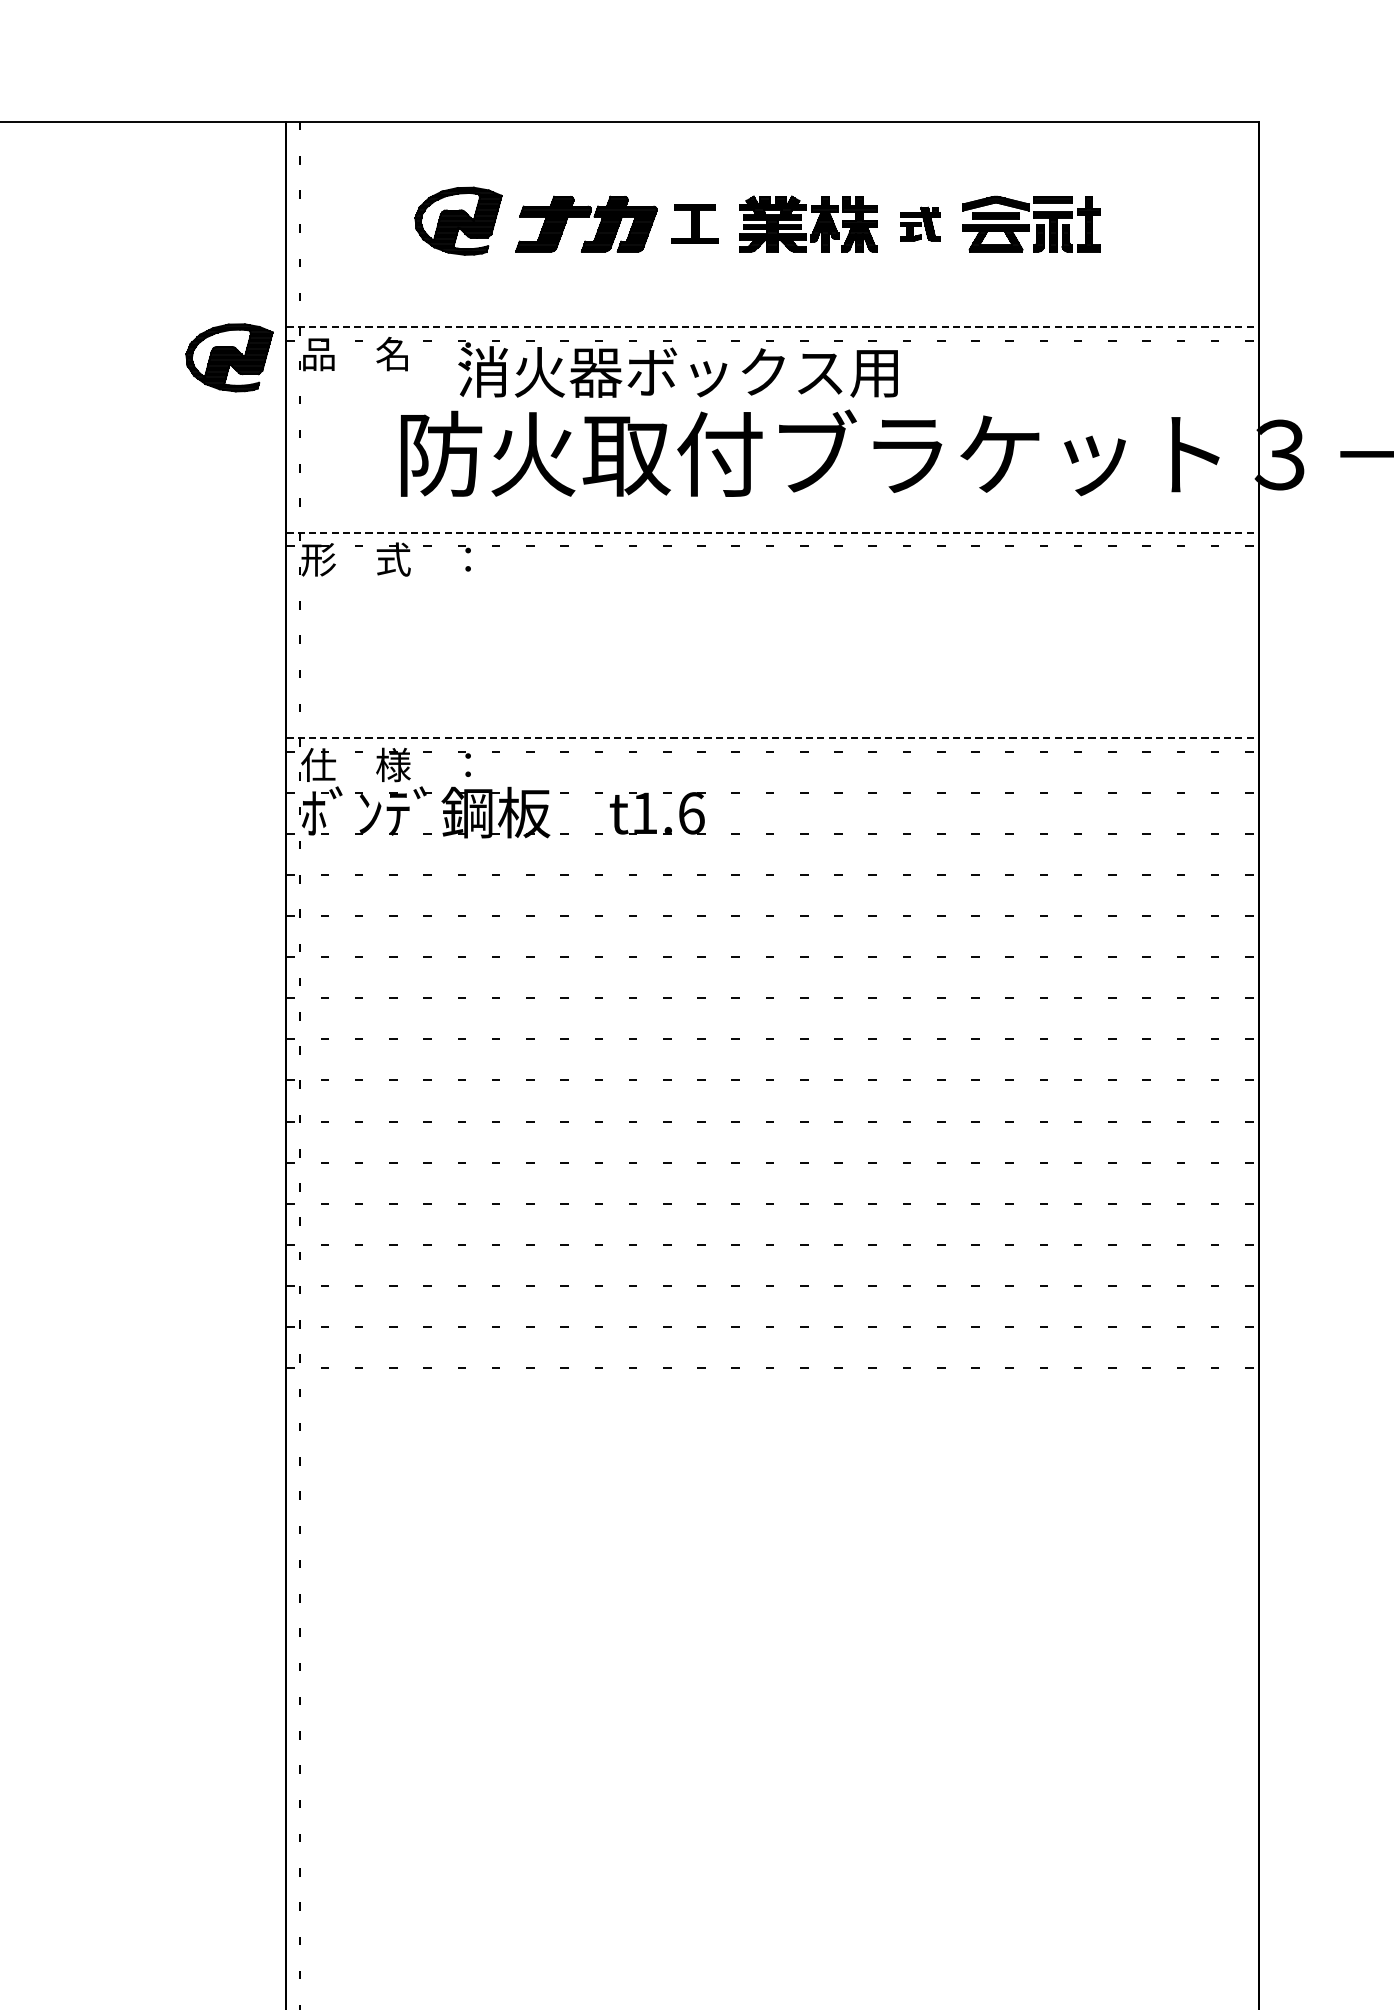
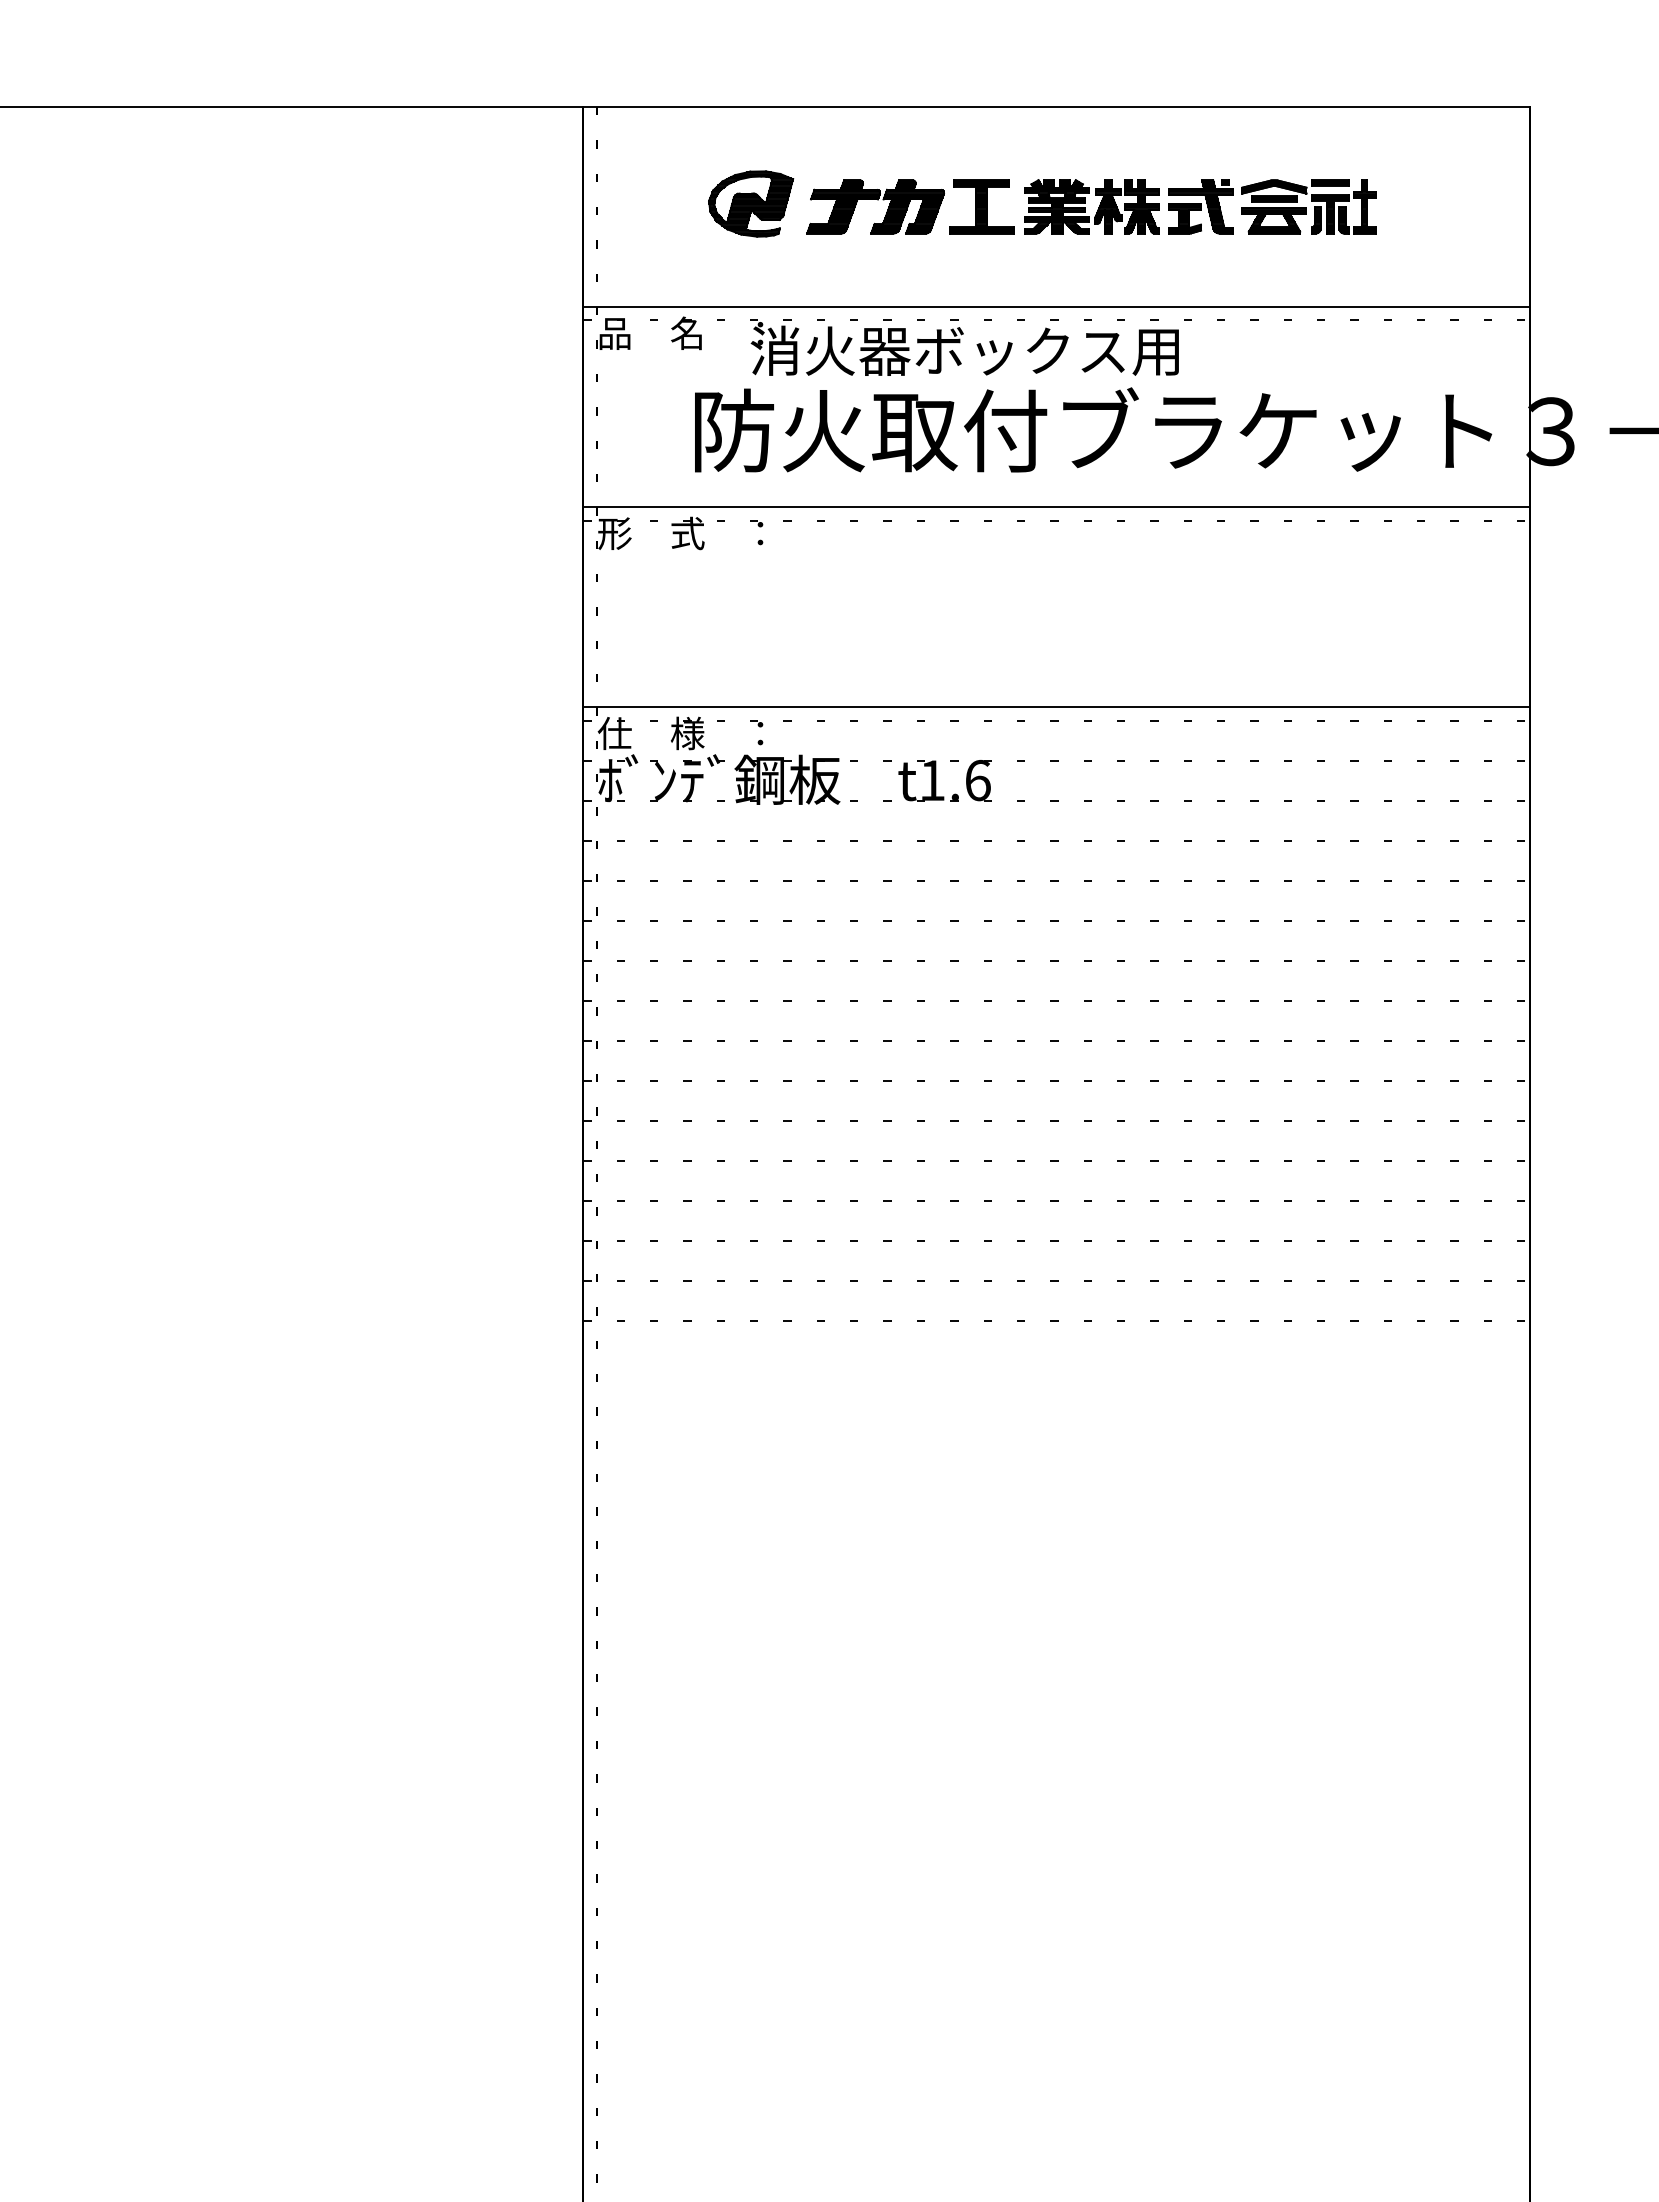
part: (695, 223) -> (981, 206), size x1.43
part: (920, 223) -> (1200, 206), size x1.67
line: (773, 327) -> (1057, 307), dashed -> solid
part: (229, 357) -> (528, 336), removed
line: (773, 532) -> (1057, 507), dashed -> solid
line: (773, 738) -> (1057, 707), dashed -> solid

